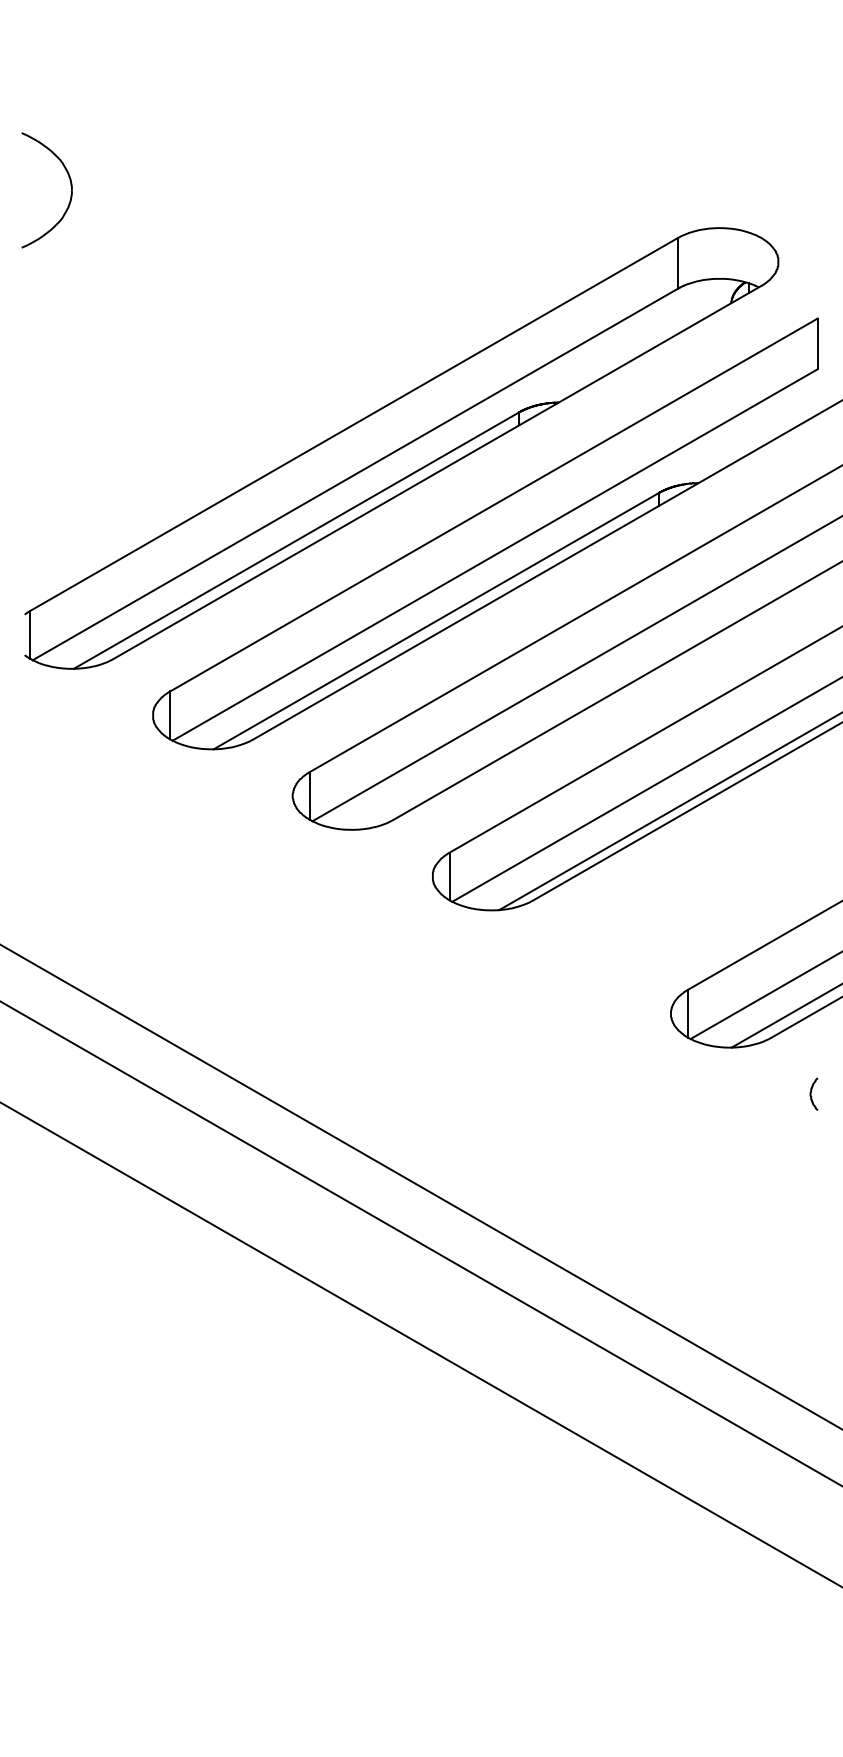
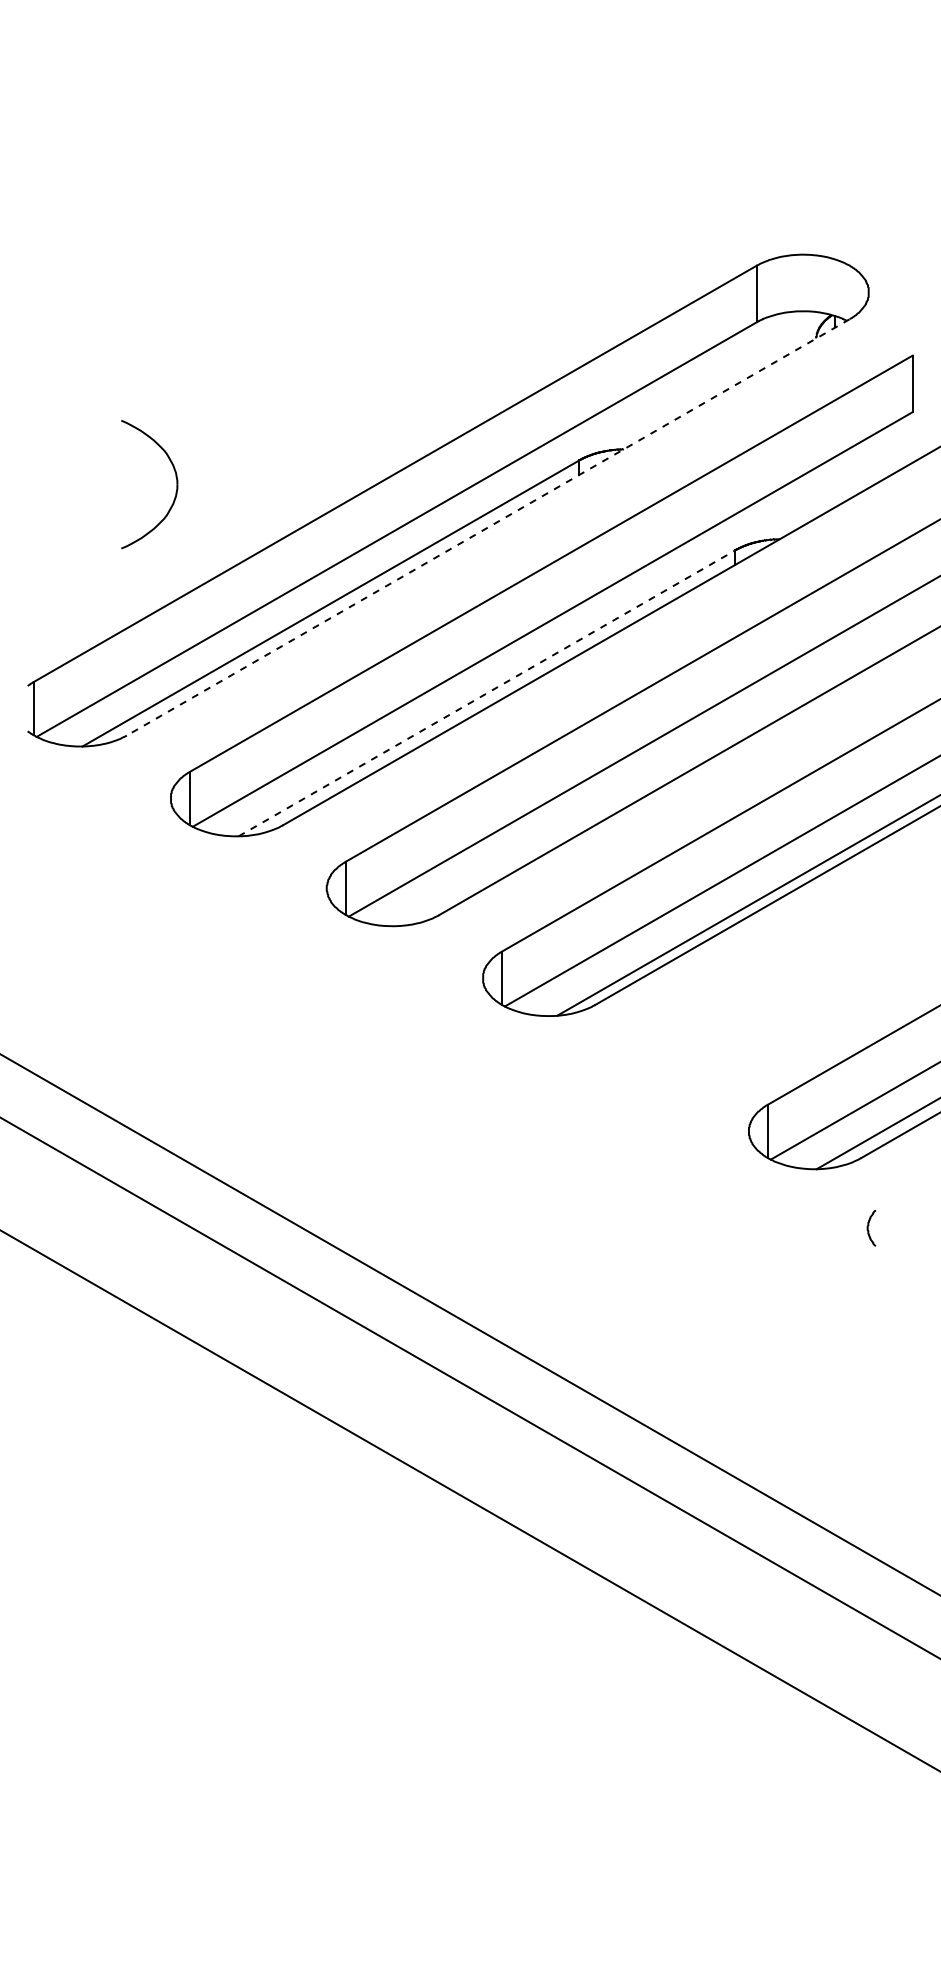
part: (70, 184) -> (175, 477), moved
line: (437, 472) -> (488, 527), solid -> dashed
line: (436, 621) -> (487, 693), solid -> dashed
curve: (812, 1091) -> (869, 1225), moved

